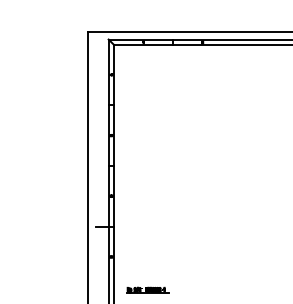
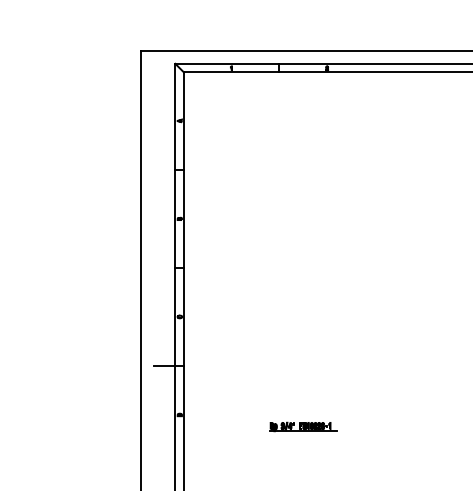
part: (147, 289) -> (302, 425), moved

